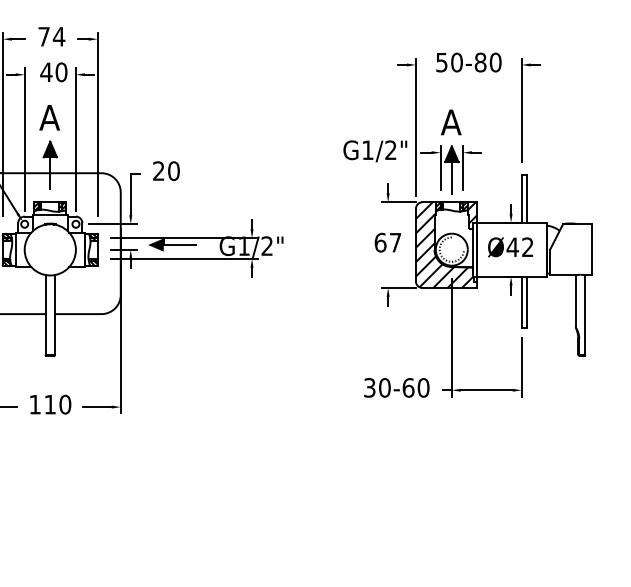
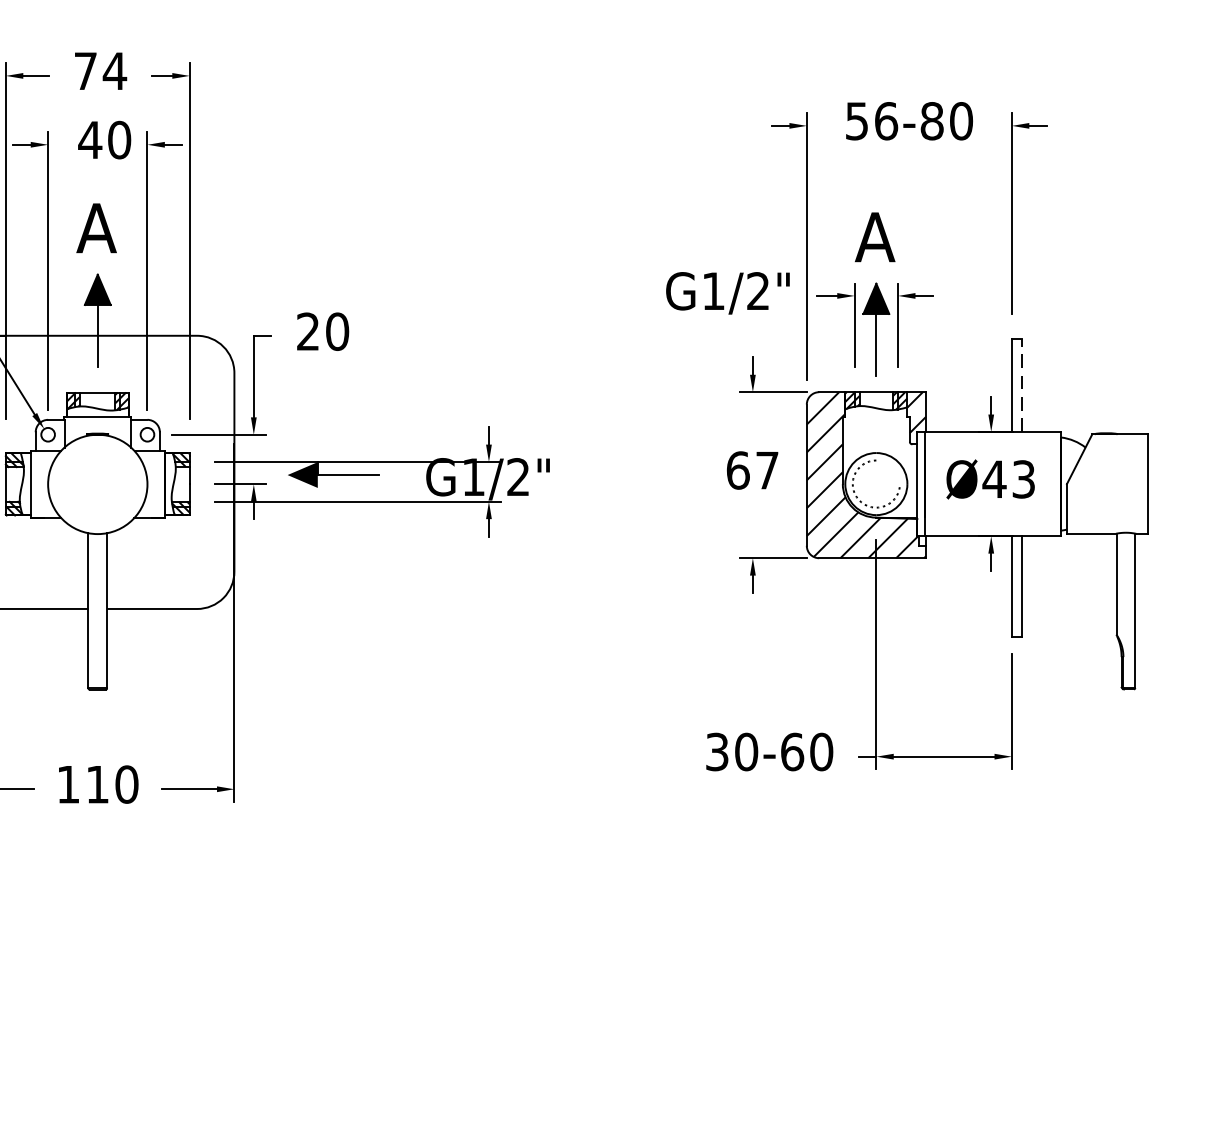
text: (456, 62) -> (885, 121), 50-80 -> 56-80
line: (526, 198) -> (1021, 384), solid -> dashed
text: (527, 247) -> (1023, 479), Ø42 -> Ø43

